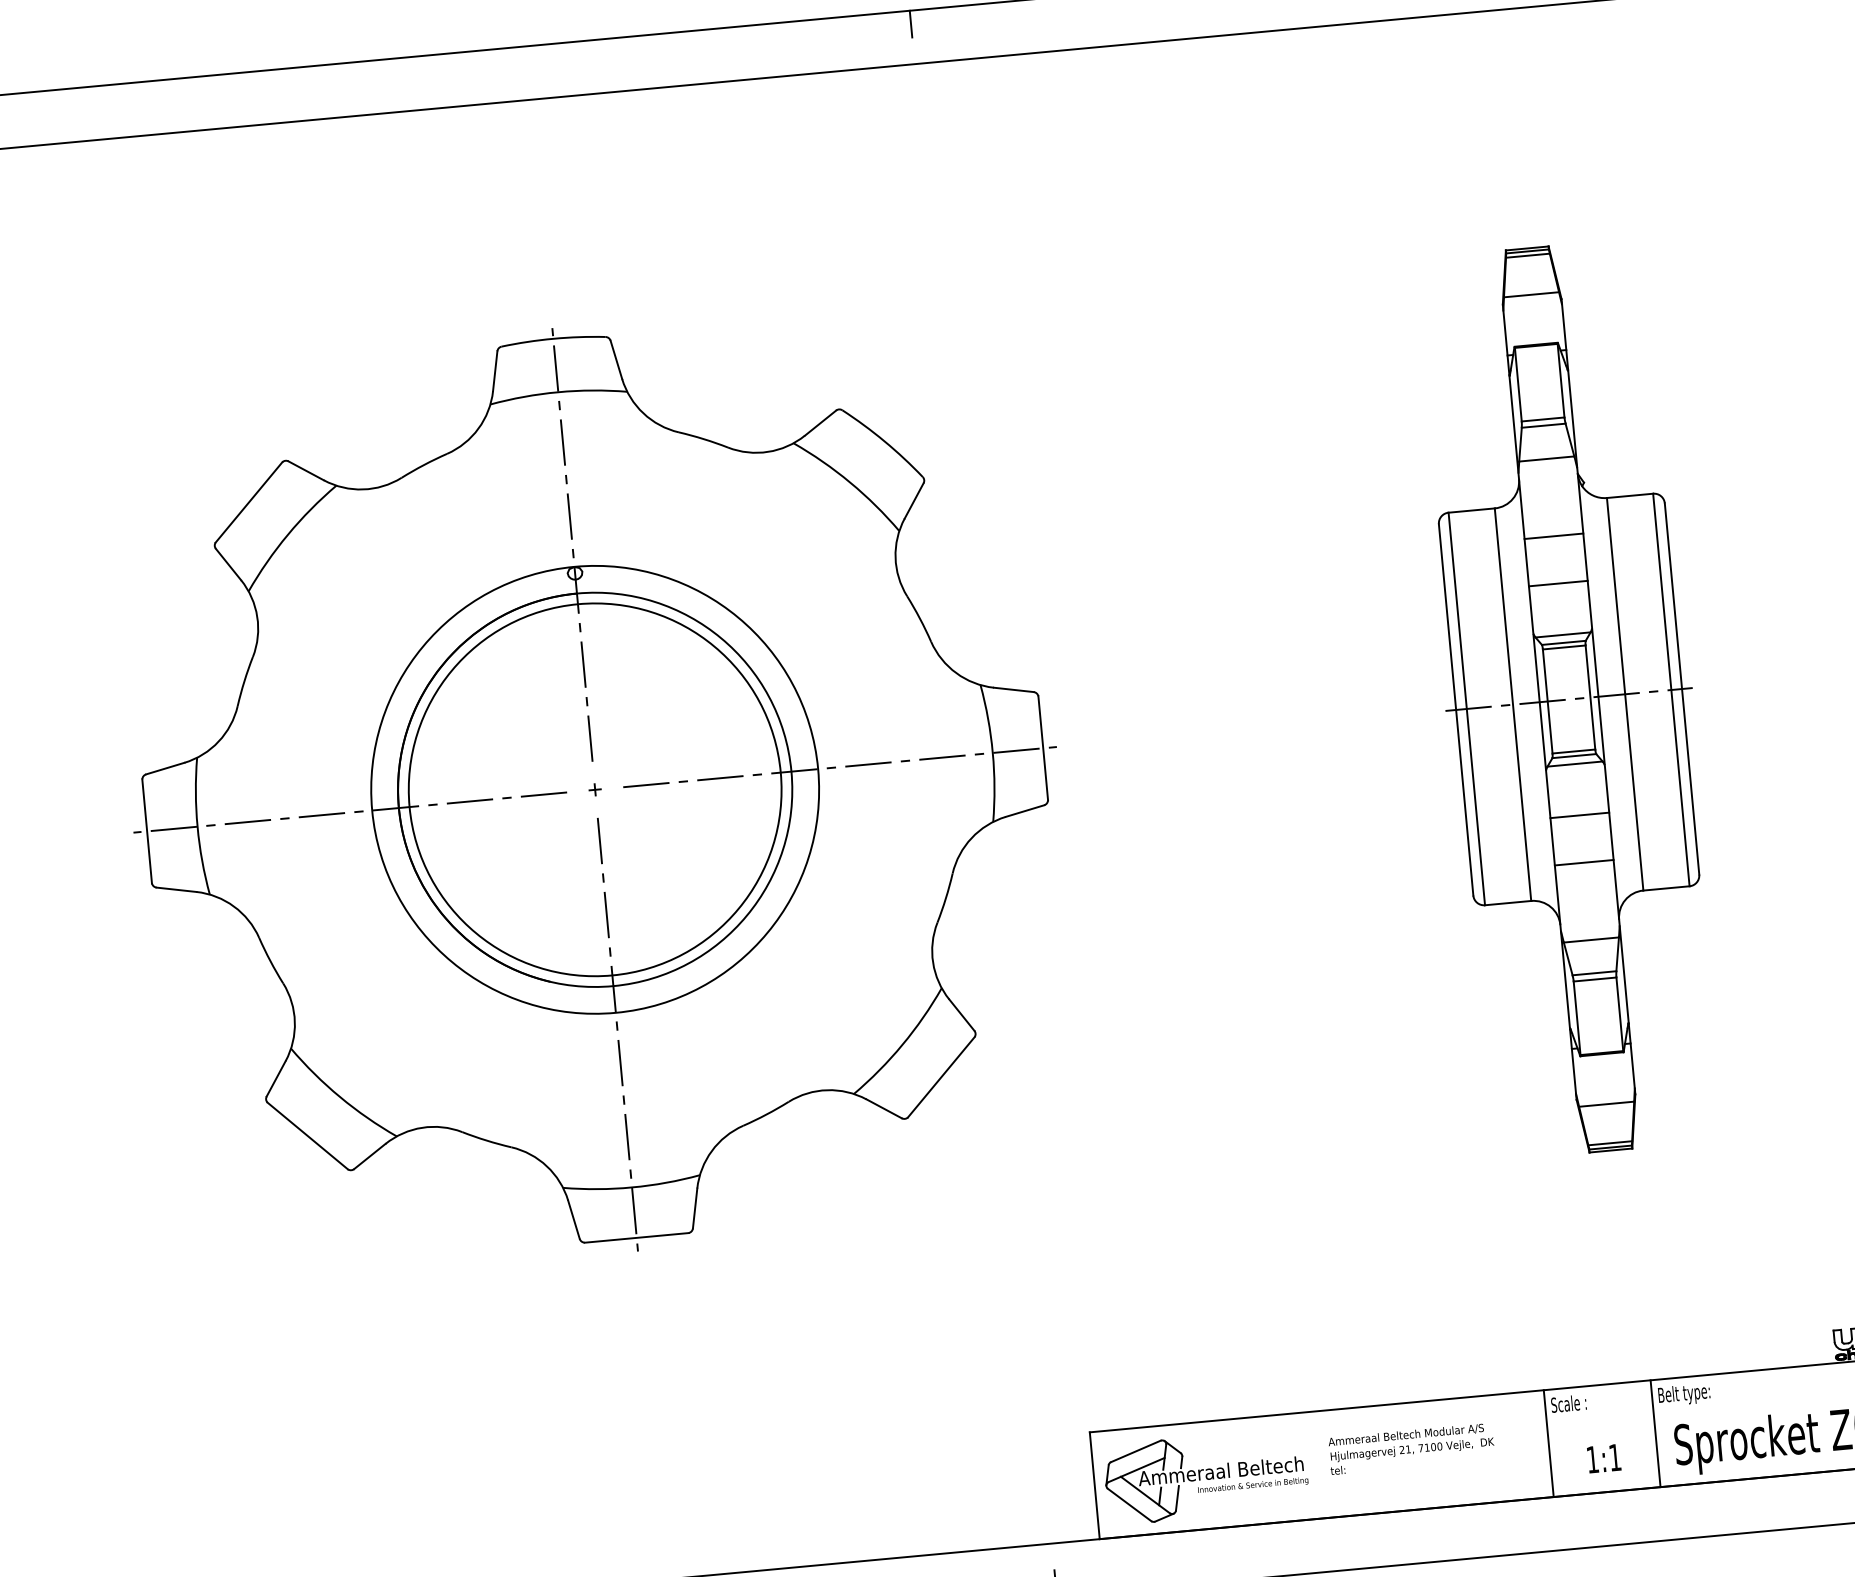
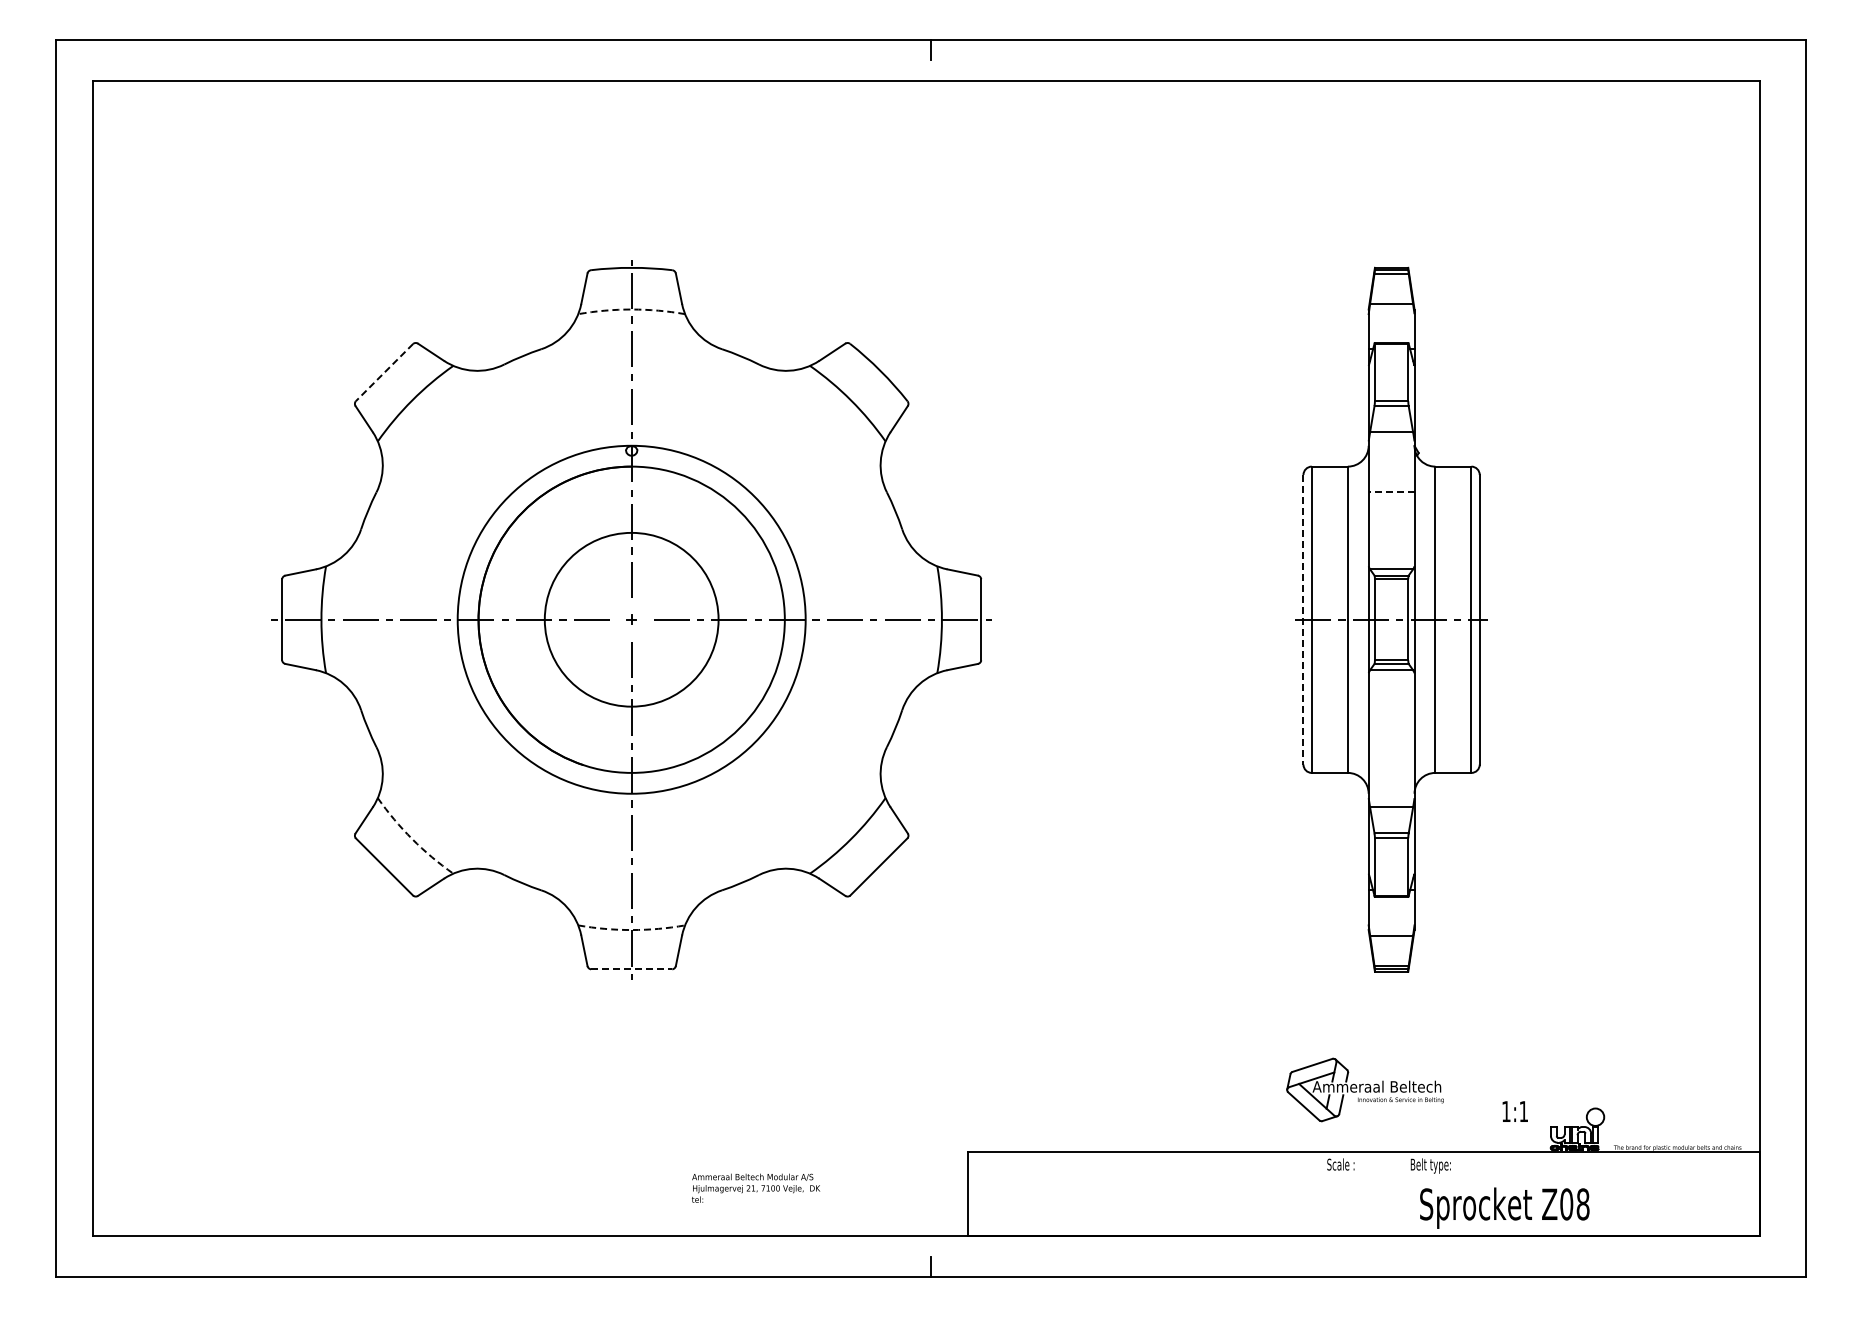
arc: (558, 392) -> (631, 309), solid -> dashed
line: (248, 502) -> (384, 372), solid -> dashed
line: (1553, 536) -> (1391, 492), solid -> dashed
line: (1558, 583) -> (1391, 529), removed
line: (1456, 709) -> (1303, 619), solid -> dashed
circle: (594, 789) -> (631, 619), size x0.6
line: (1579, 815) -> (1391, 710), removed
line: (1584, 863) -> (1391, 747), removed
arc: (340, 1097) -> (412, 839), solid -> dashed
arc: (631, 1188) -> (631, 930), solid -> dashed
line: (636, 1238) -> (631, 969), solid -> dashed
line: (1655, 1433) -> (1405, 1193), removed
line: (1548, 1442) -> (1322, 1193), removed
text: (1412, 1447) -> (756, 1187), moved
text: (1603, 1458) -> (1514, 1111), moved
part: (1205, 1476) -> (1364, 1089), moved

